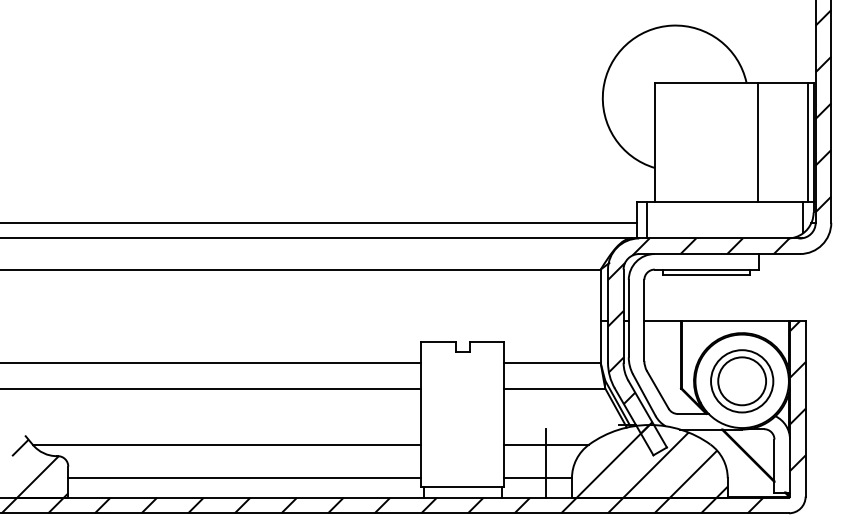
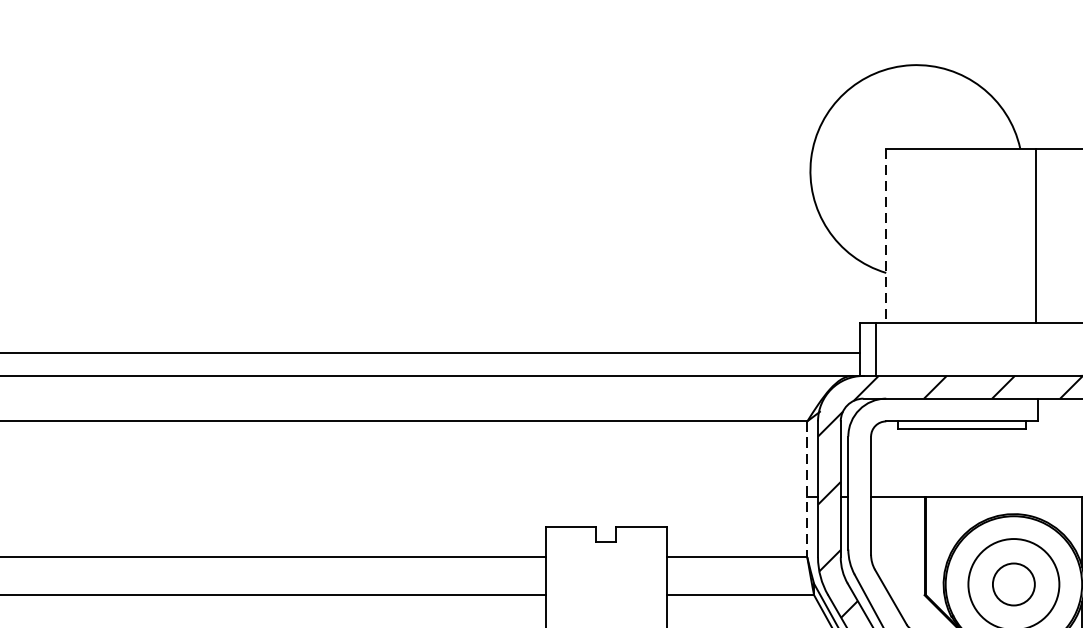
line: (654, 142) -> (885, 235), solid -> dashed
line: (600, 316) -> (807, 489), solid -> dashed
circle: (742, 381) -> (1014, 584), size x0.6

